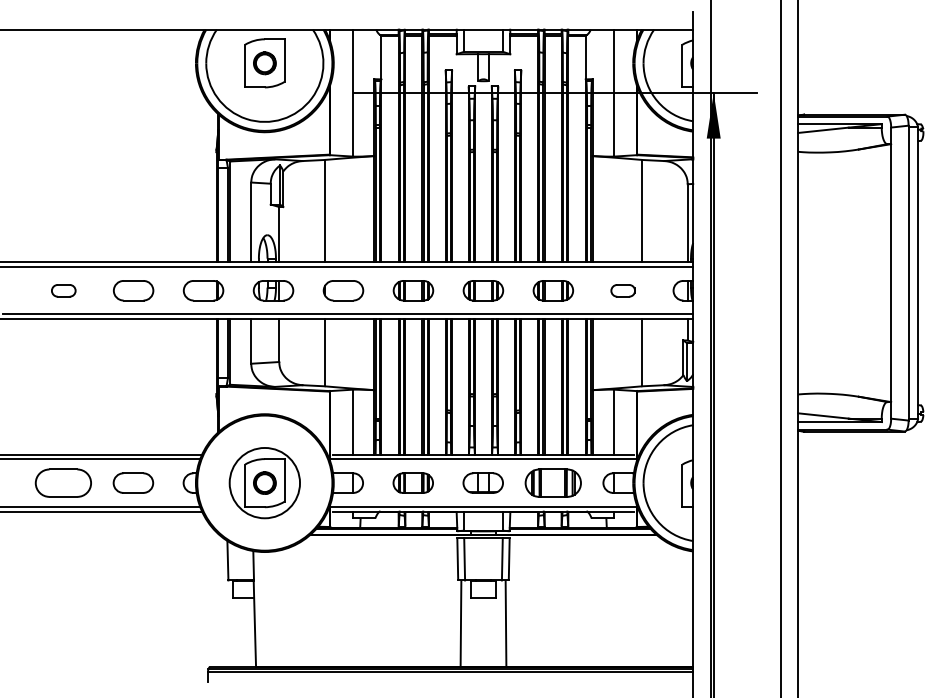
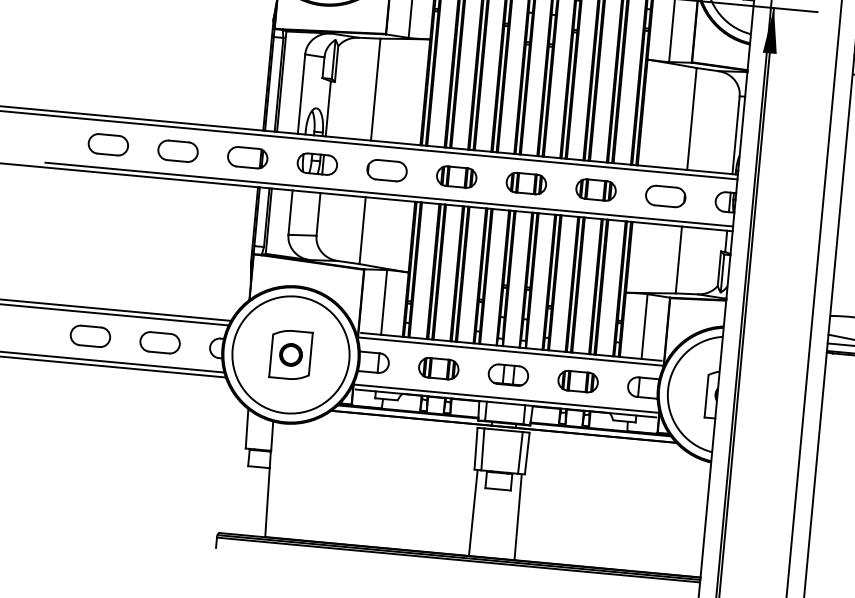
part: (63, 290) -> (108, 144), size x1.67
part: (622, 290) -> (664, 196), size x1.67
part: (63, 482) -> (90, 335), size x0.71
circle: (264, 482) -> (290, 354), size x1.67
part: (552, 482) -> (577, 380), size x0.71

